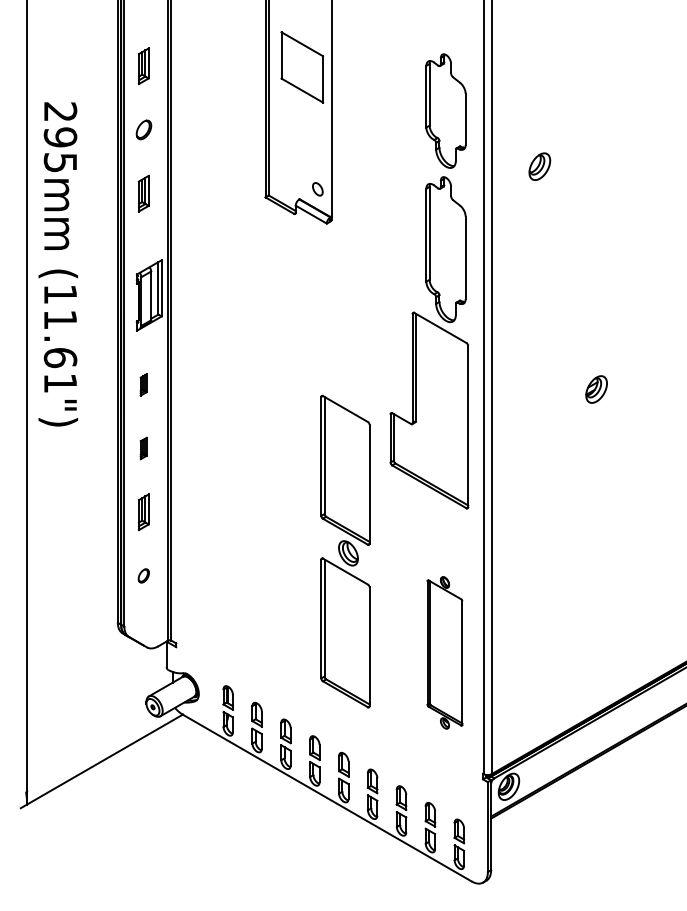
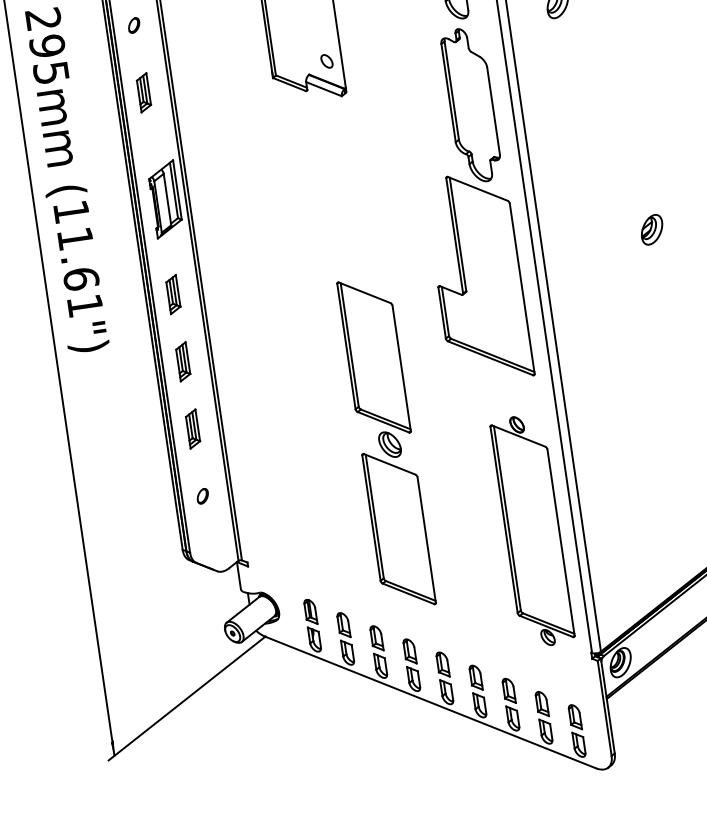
part: (143, 129) -> (133, 25), size x0.71
part: (143, 384) -> (173, 294), size x1.67
part: (143, 448) -> (182, 361), size x1.67
part: (345, 551) -> (386, 443), moved
part: (444, 652) -> (531, 530), size x1.43

